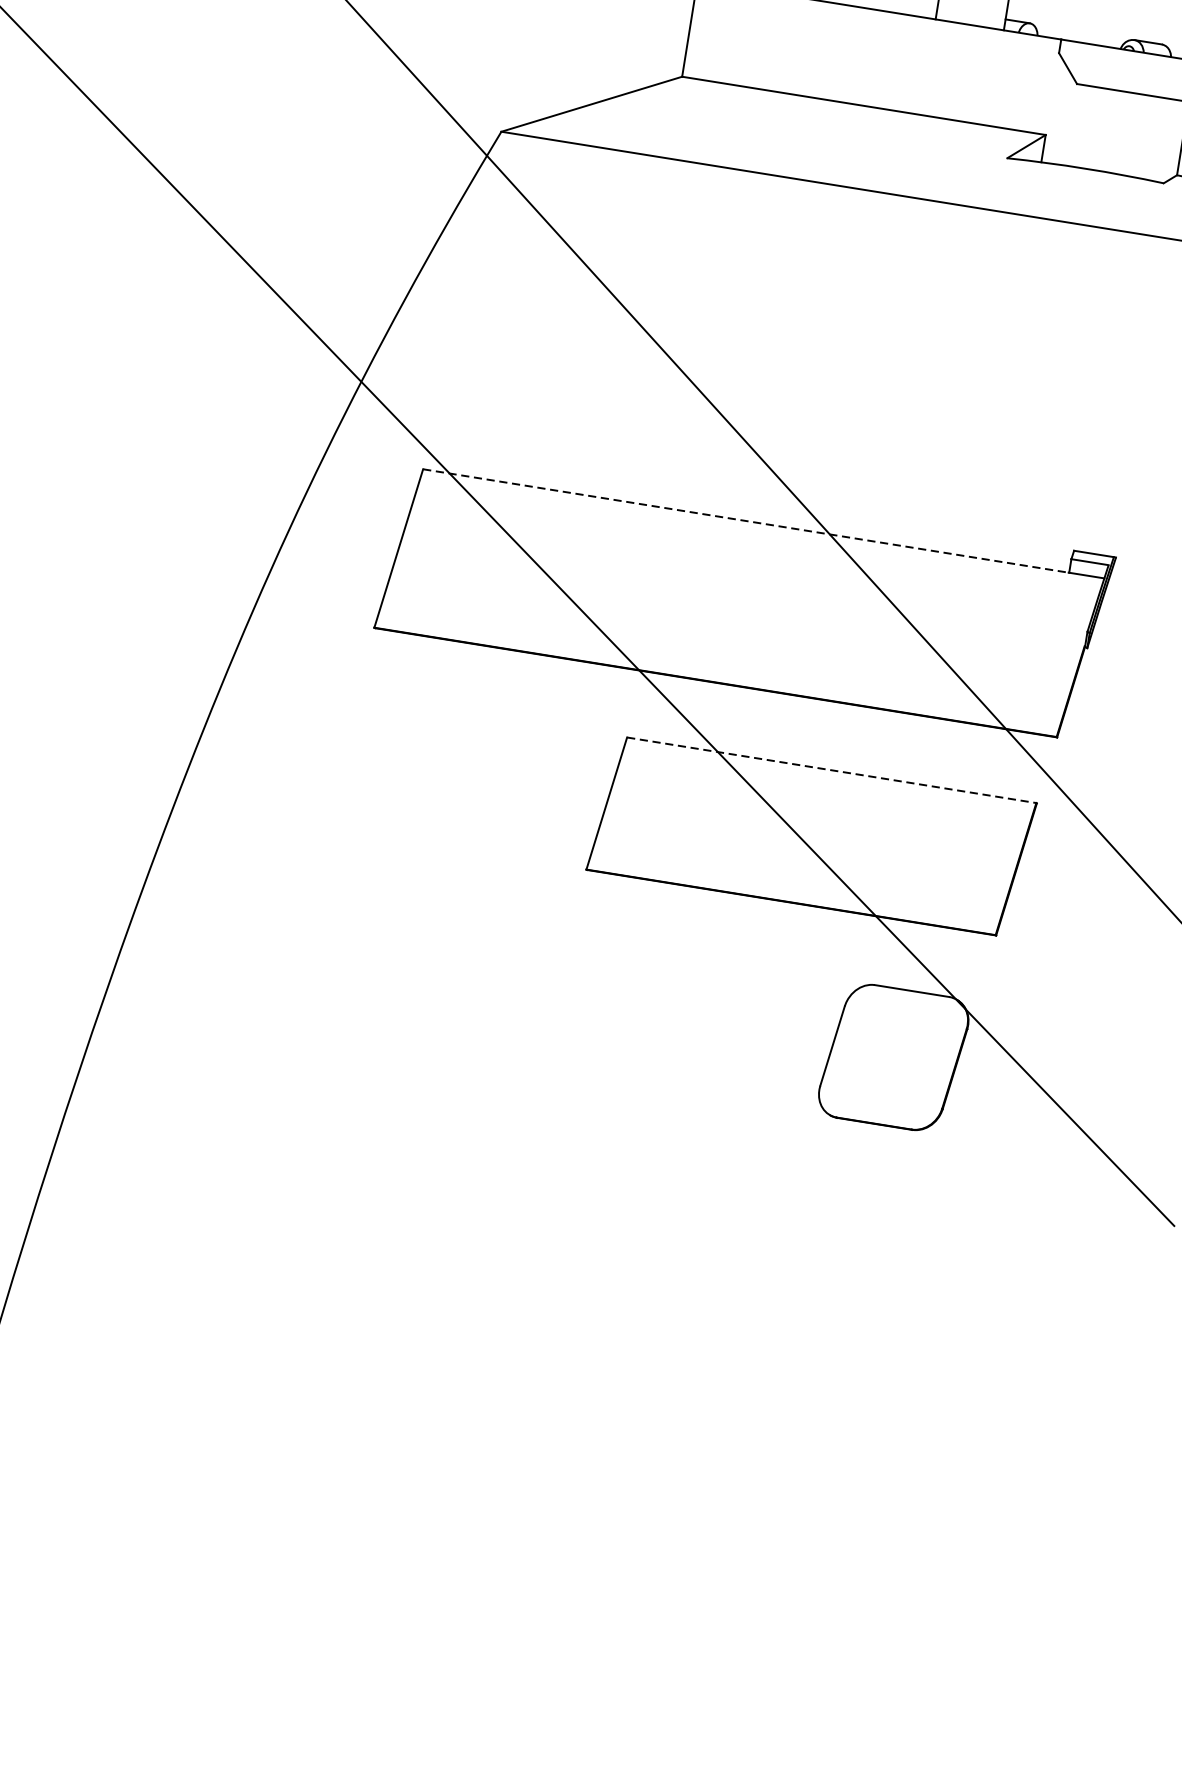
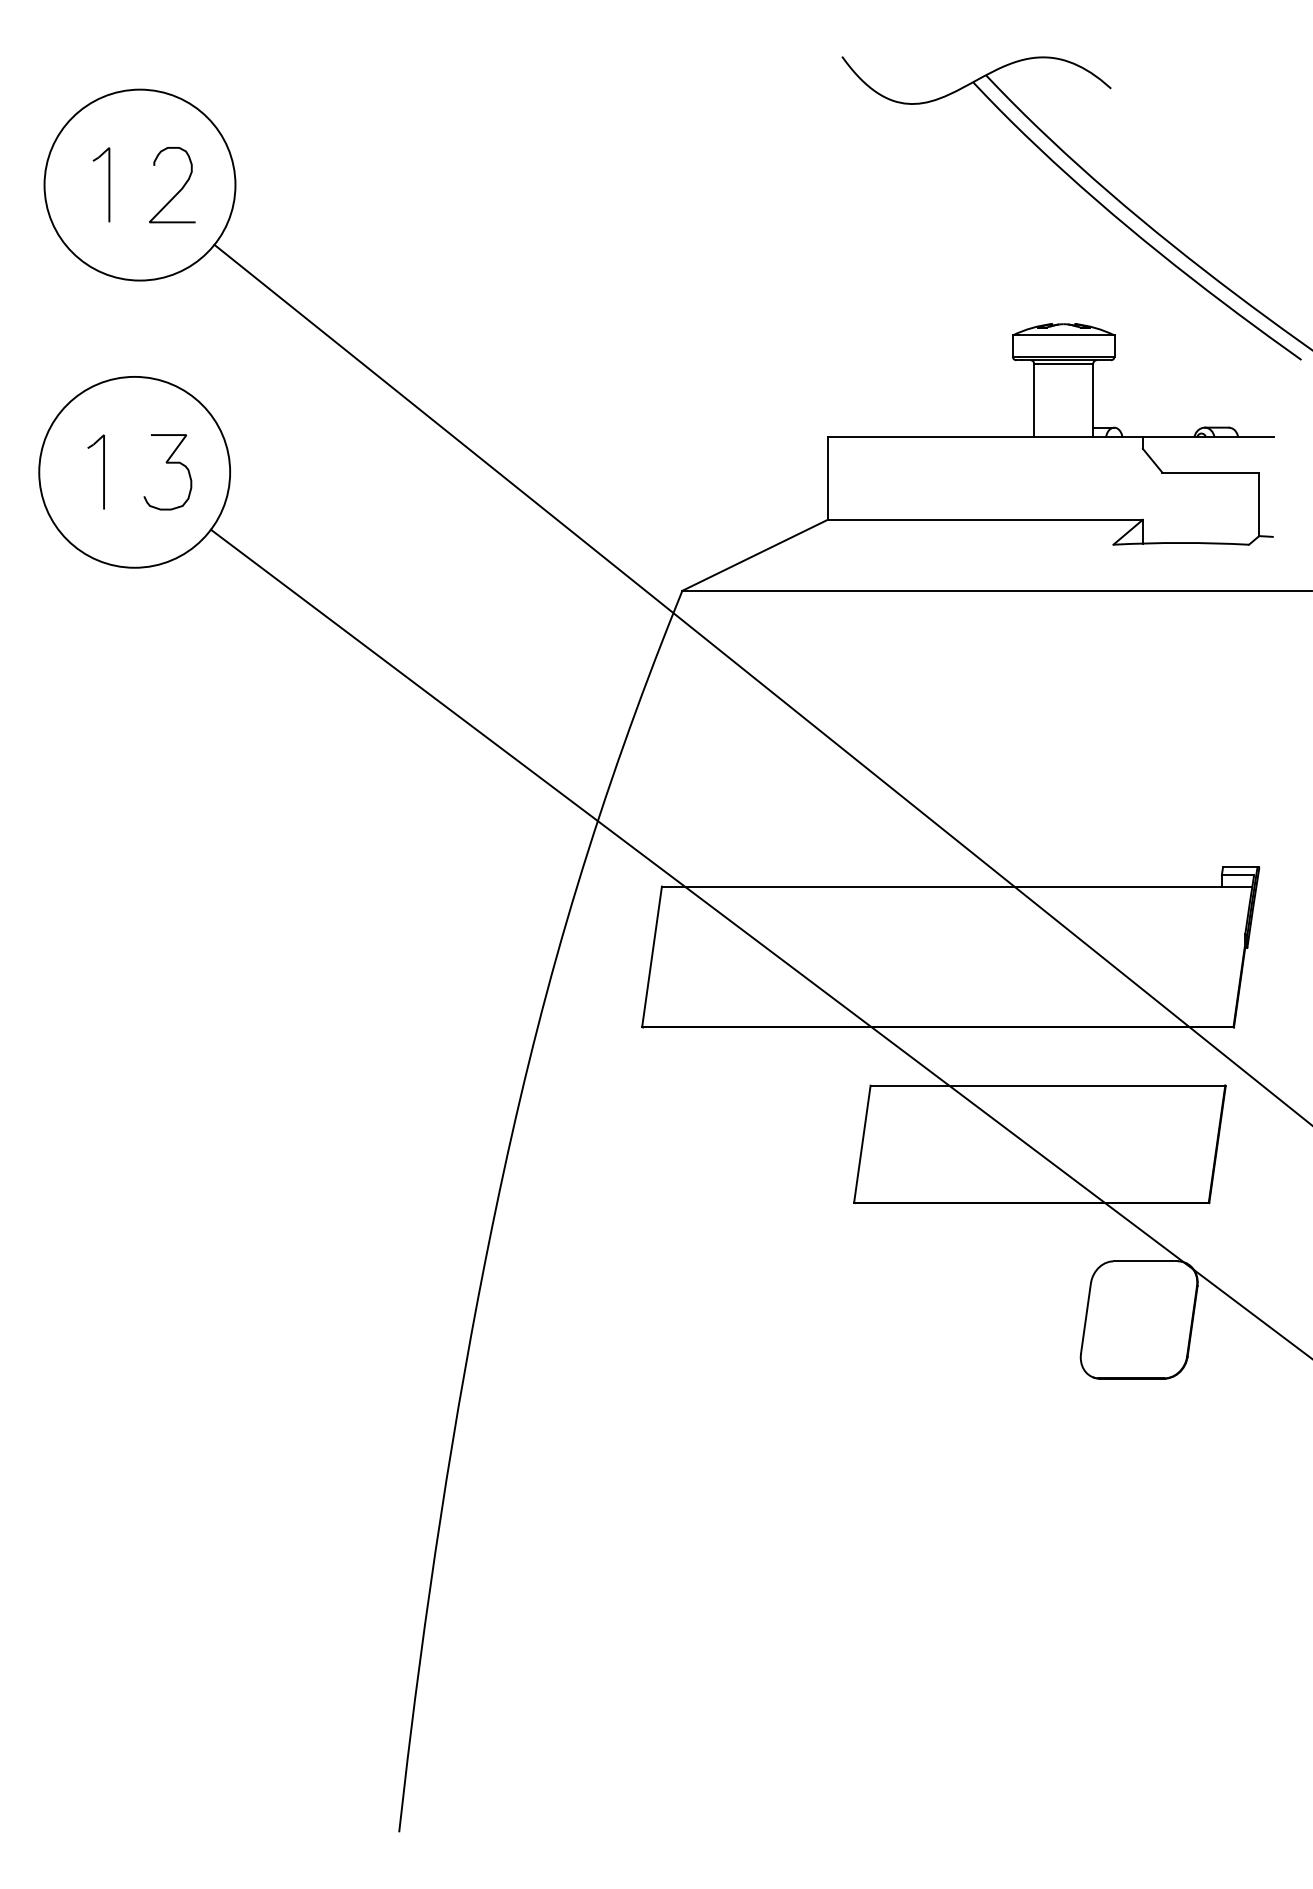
line: (745, 520) -> (941, 886), dashed -> solid
line: (832, 770) -> (1048, 1085), dashed -> solid

